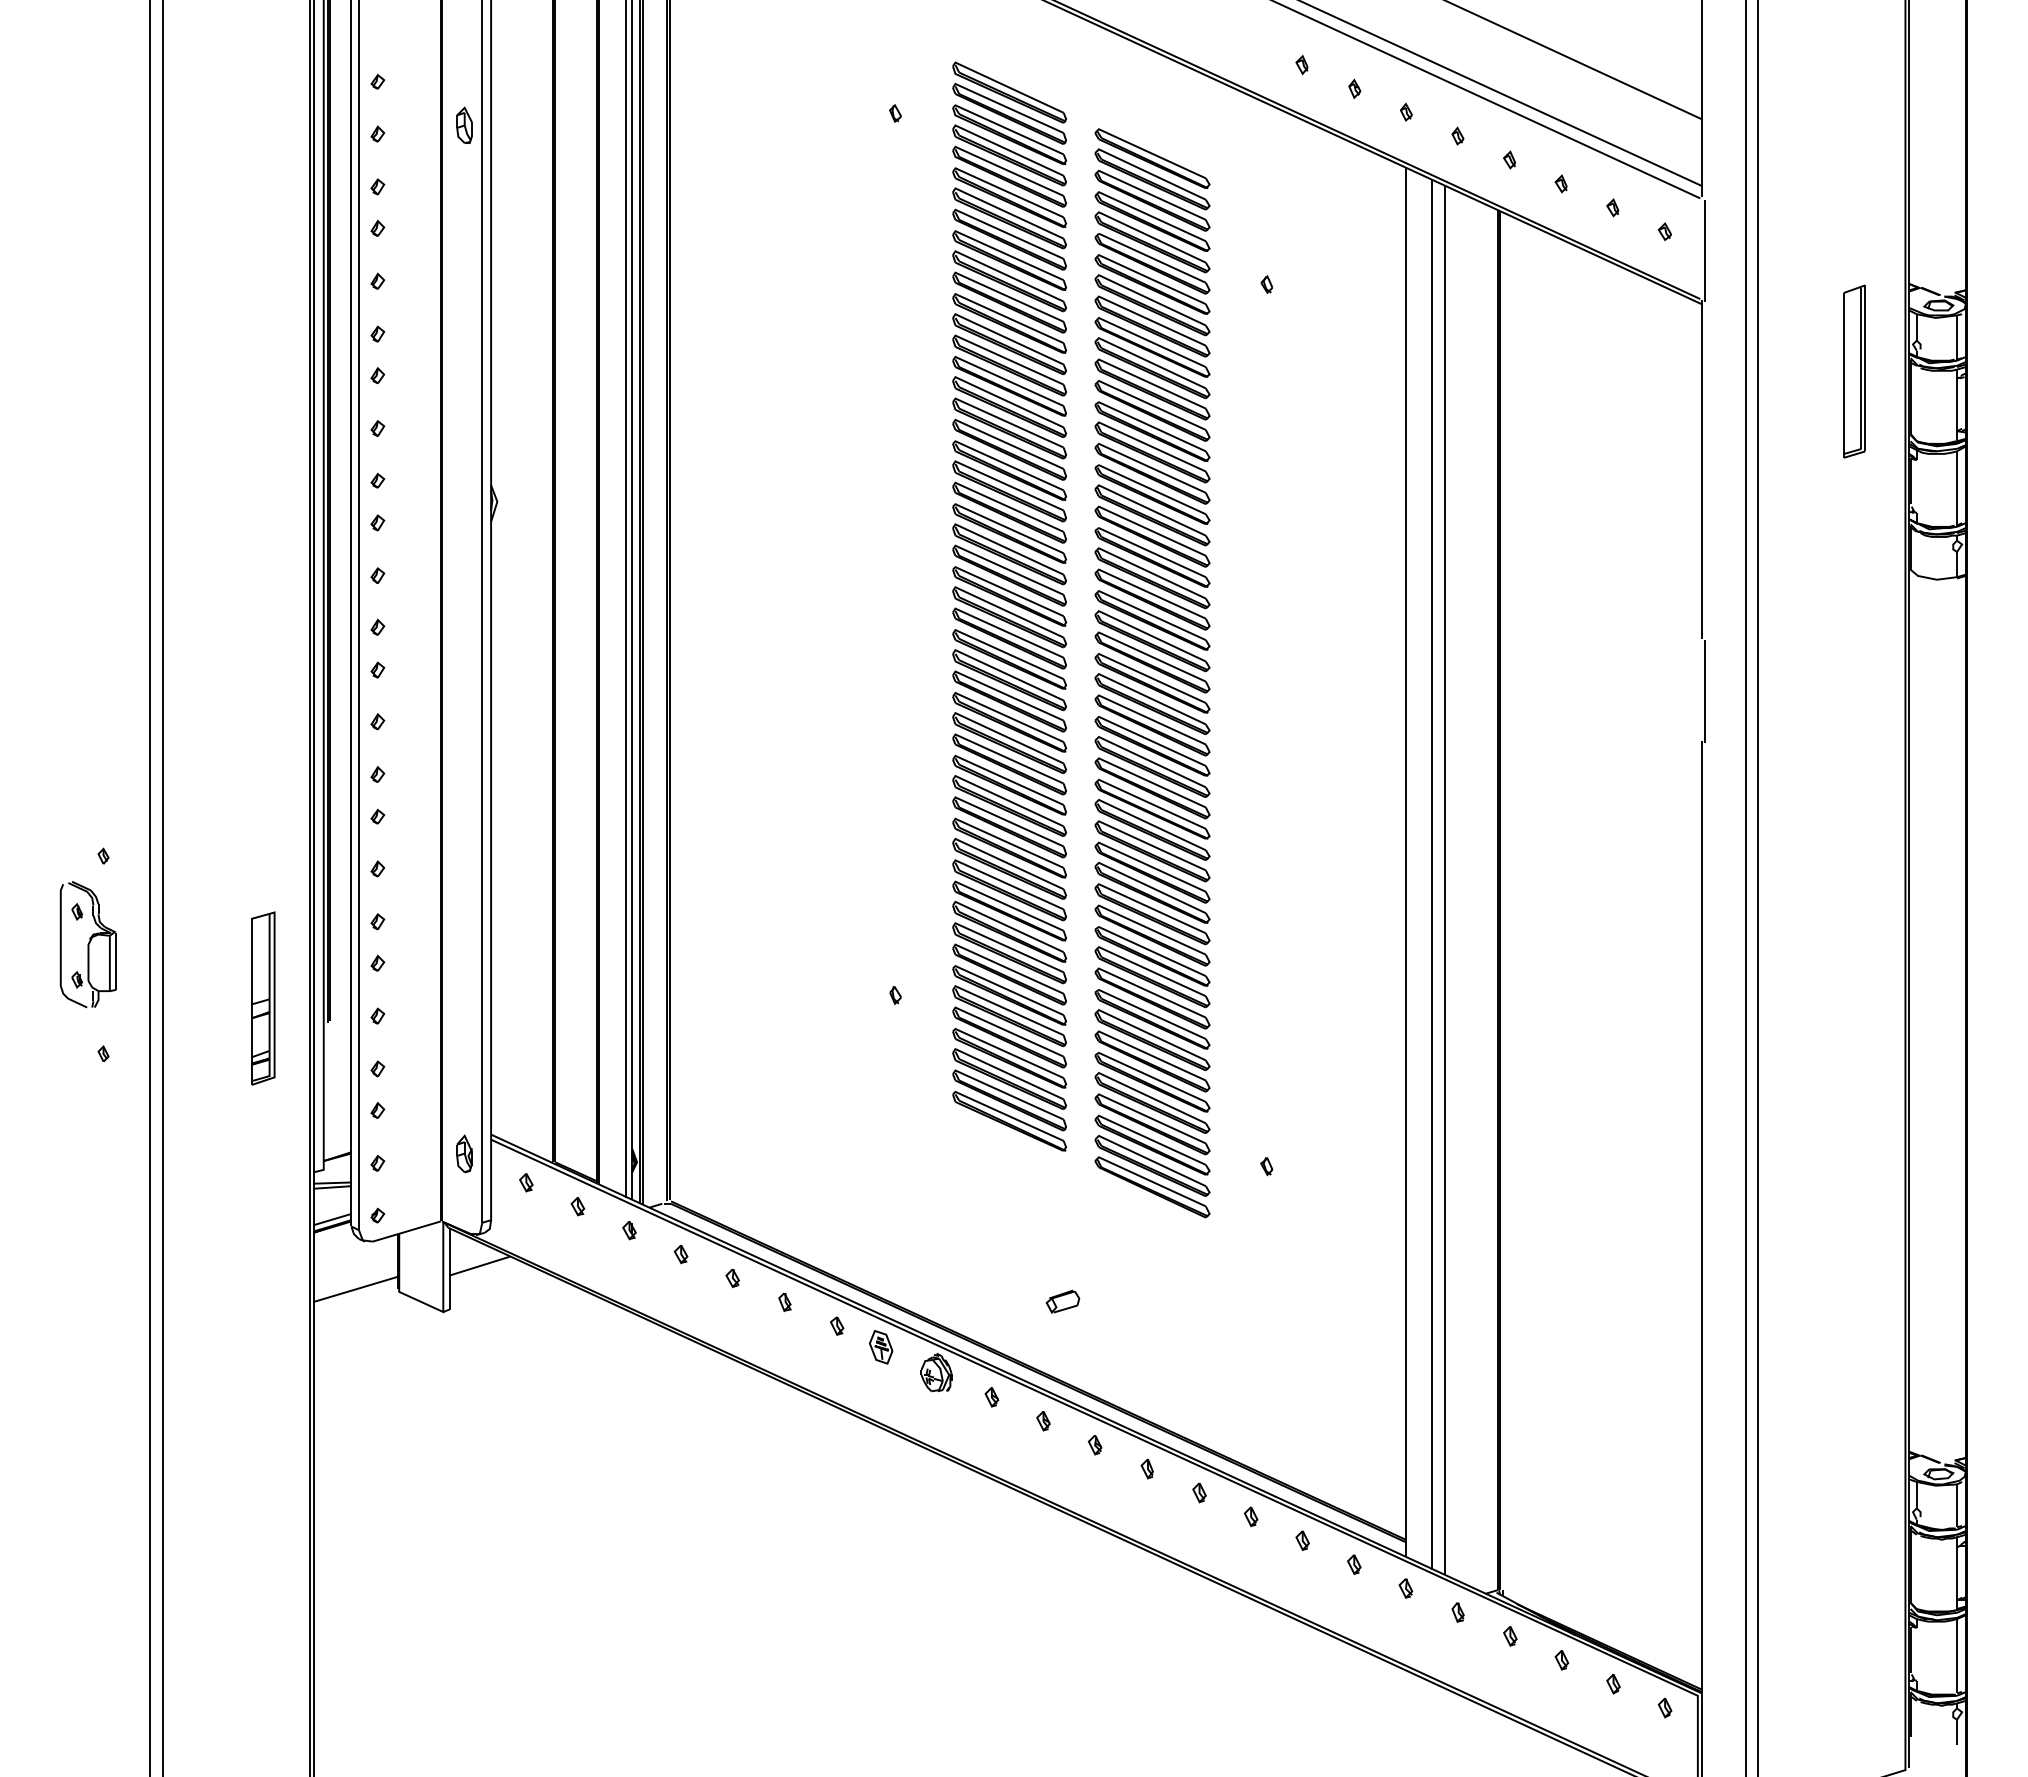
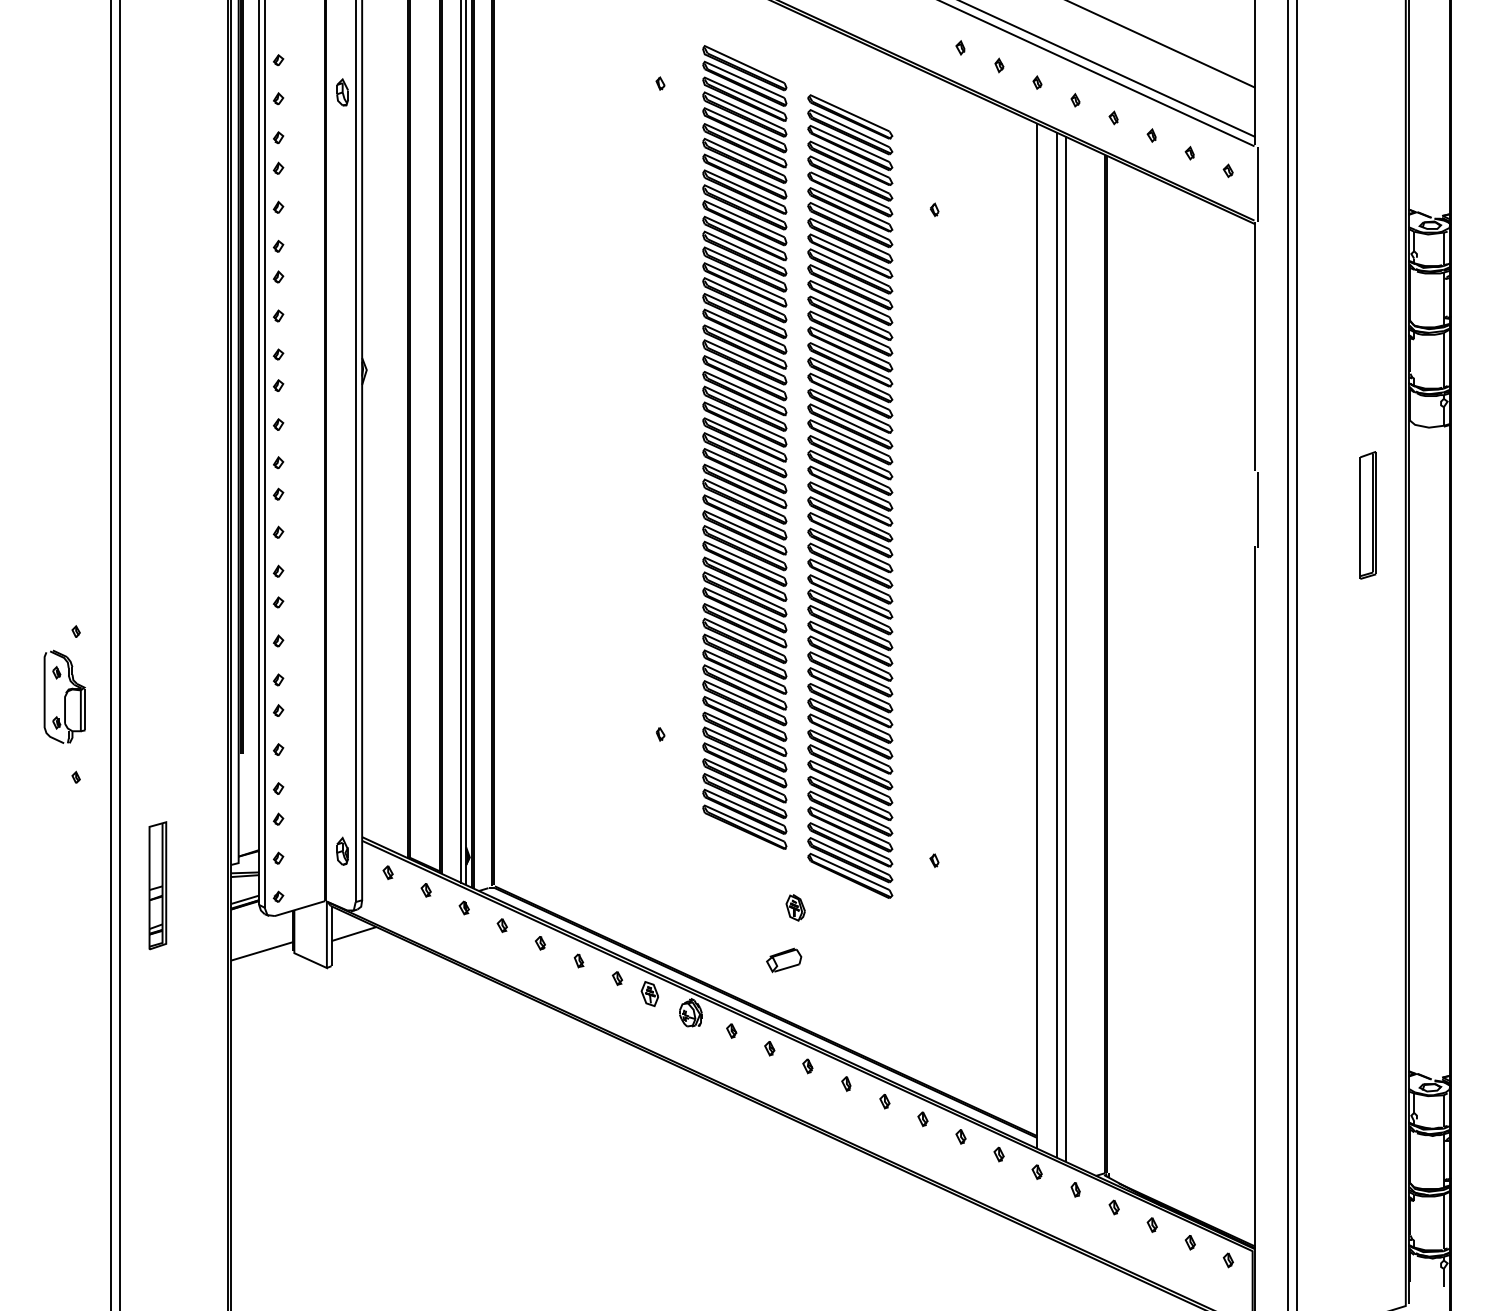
part: (1854, 371) -> (1368, 515), moved
part: (263, 998) -> (158, 885), moved
part: (1078, 1230) -> (795, 907), added
part: (1062, 1301) -> (783, 960), size x1.43

